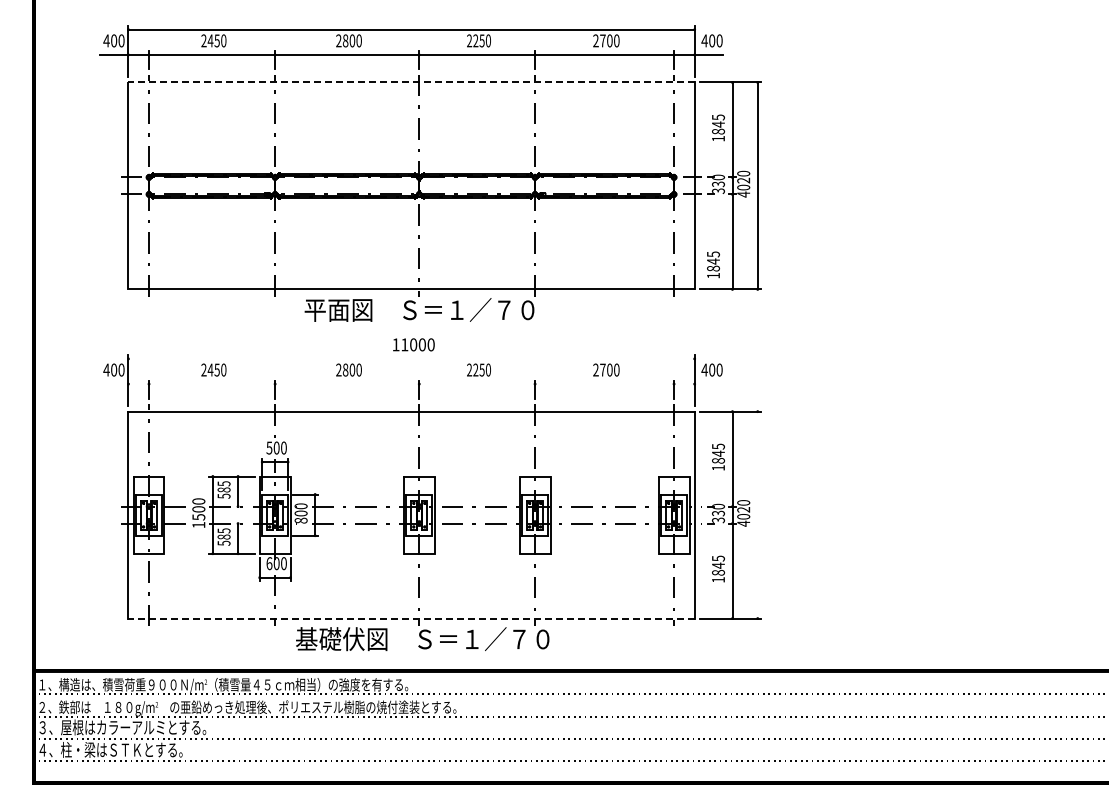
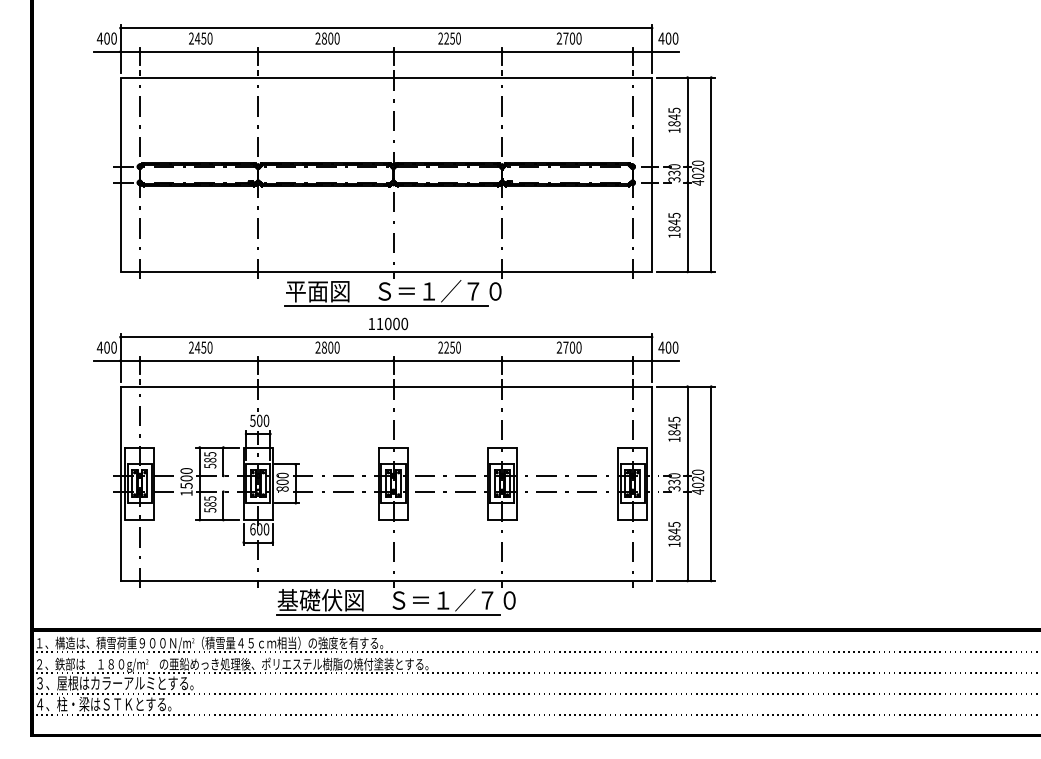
line: (411, 82) -> (386, 77), dashed -> solid
text: (713, 264) -> (674, 225), moved
line: (411, 325) -> (386, 305), added
line: (411, 358) -> (386, 336), added
line: (411, 384) -> (386, 361), added
line: (757, 514) -> (711, 483), added
line: (411, 618) -> (386, 580), dashed -> solid
line: (413, 654) -> (388, 614), added

